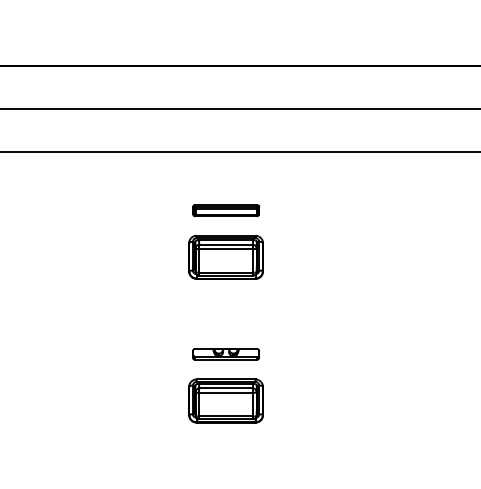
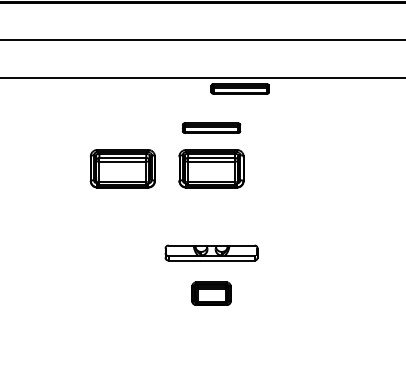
part: (258, 165) -> (239, 88), added
part: (123, 256) -> (122, 168), added
part: (225, 354) -> (211, 253), size x1.6
part: (225, 400) -> (211, 293), size x0.6

